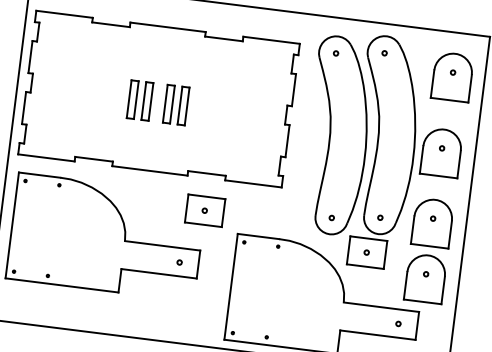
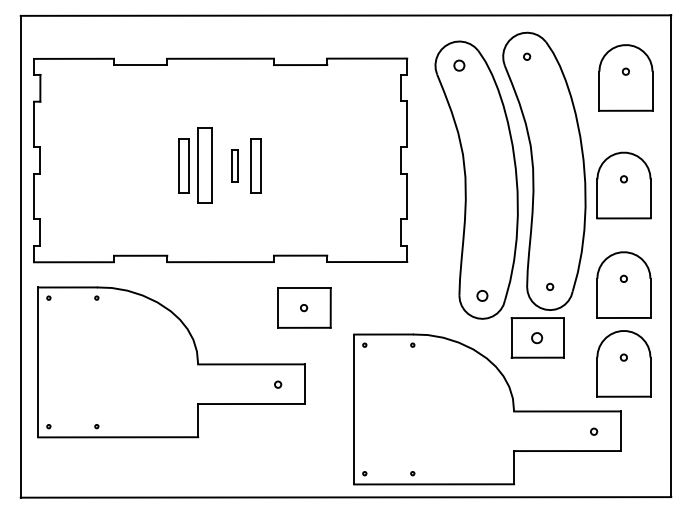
part: (336, 53) -> (459, 65), size x1.6
part: (147, 101) -> (204, 165), size x1.4
part: (168, 103) -> (234, 165), size x0.6
part: (331, 217) -> (482, 295), size x1.6
part: (366, 252) -> (537, 337), size x1.6

